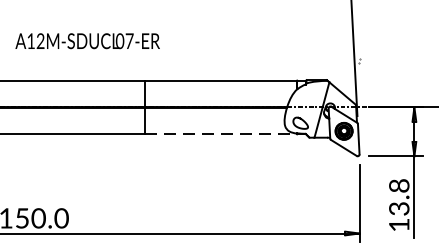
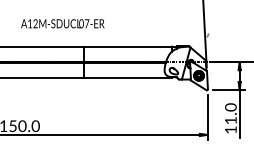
text: (87, 40) -> (62, 23), moved
line: (220, 134) -> (127, 77), dashed -> solid
text: (398, 196) -> (230, 113), 13.8 -> 11.0

